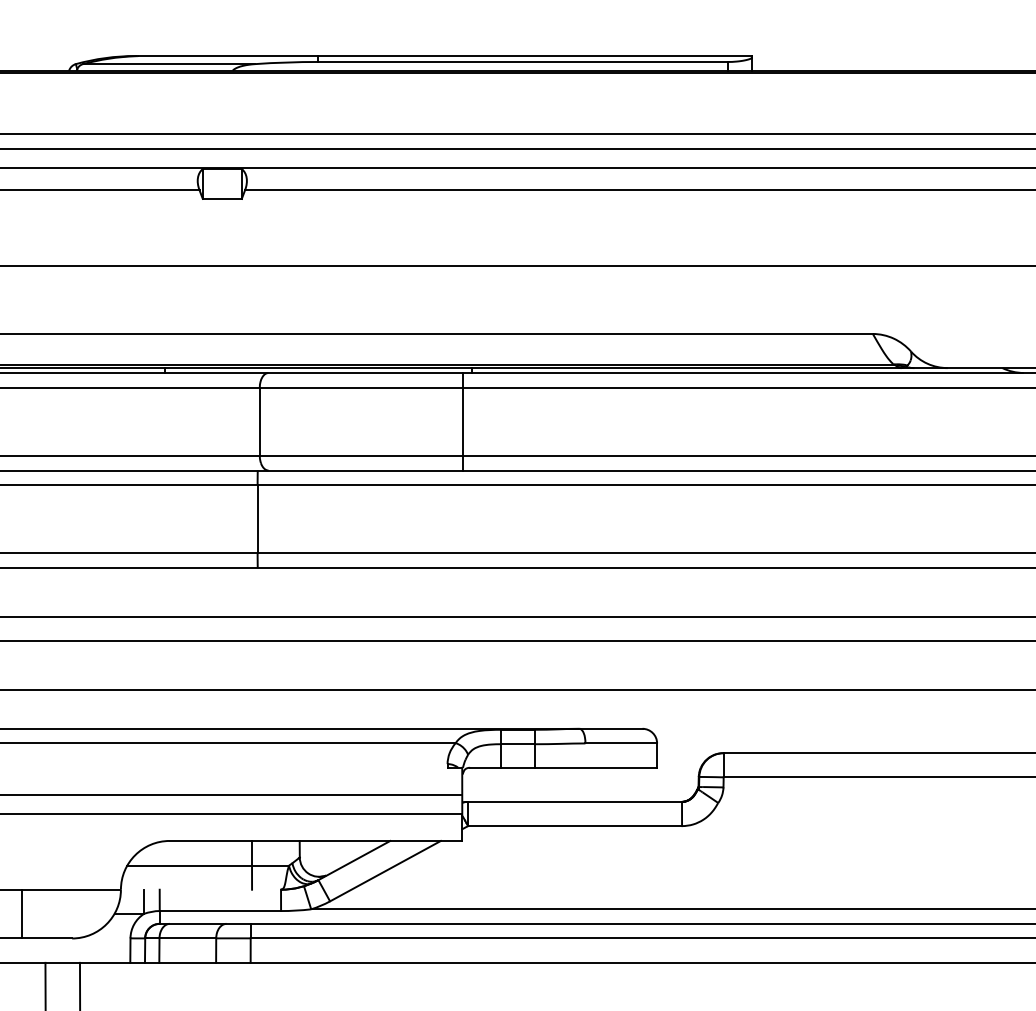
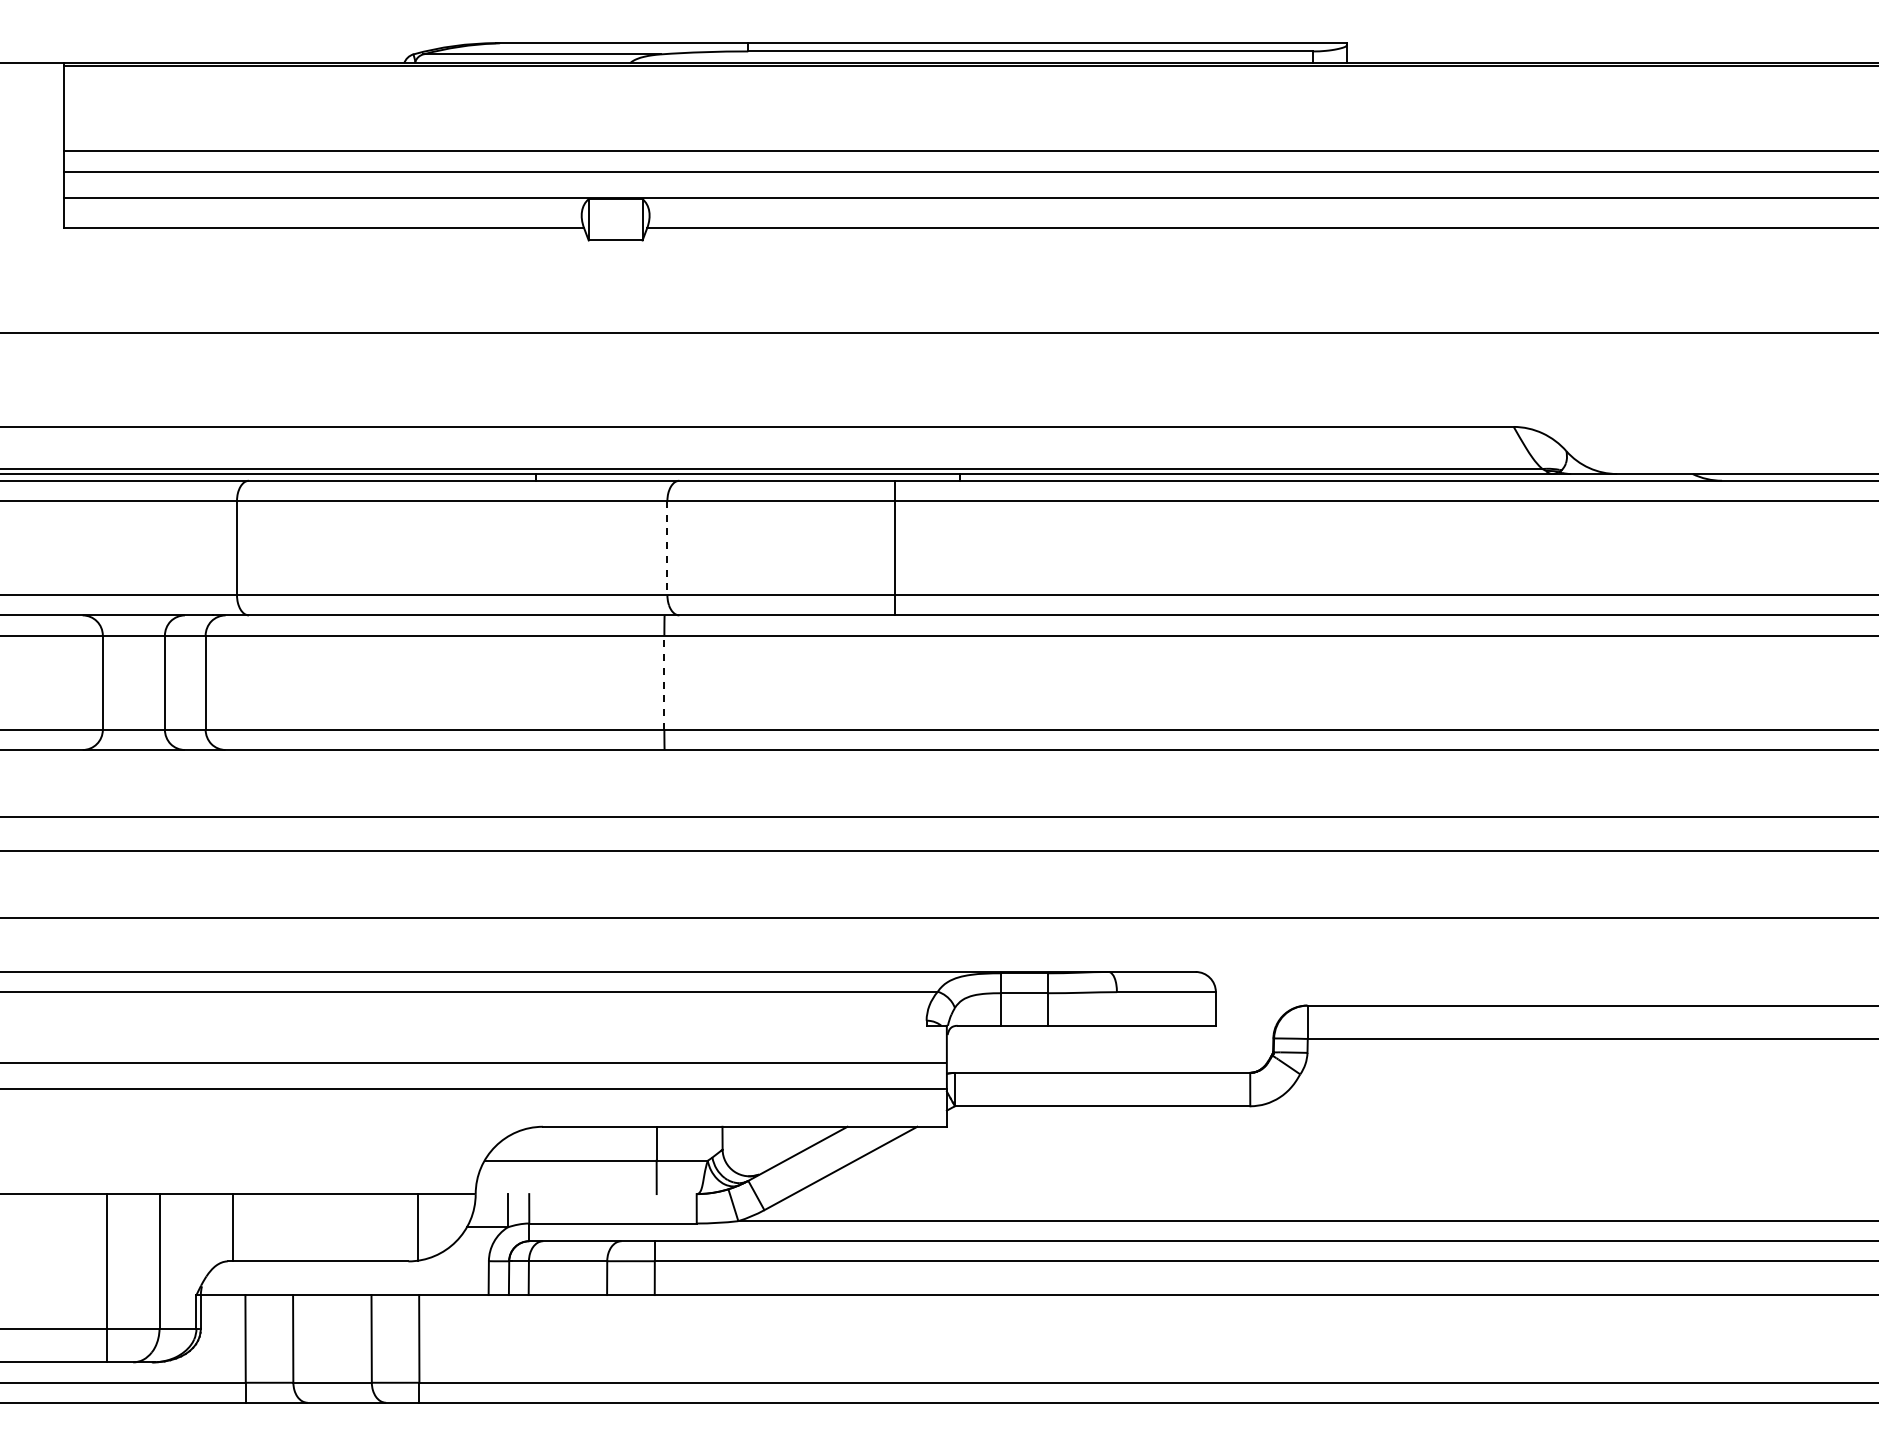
line: (462, 421) -> (894, 547), moved
line: (259, 422) -> (667, 548), solid -> dashed
line: (257, 519) -> (664, 682), solid -> dashed
line: (21, 913) -> (417, 1227), moved

